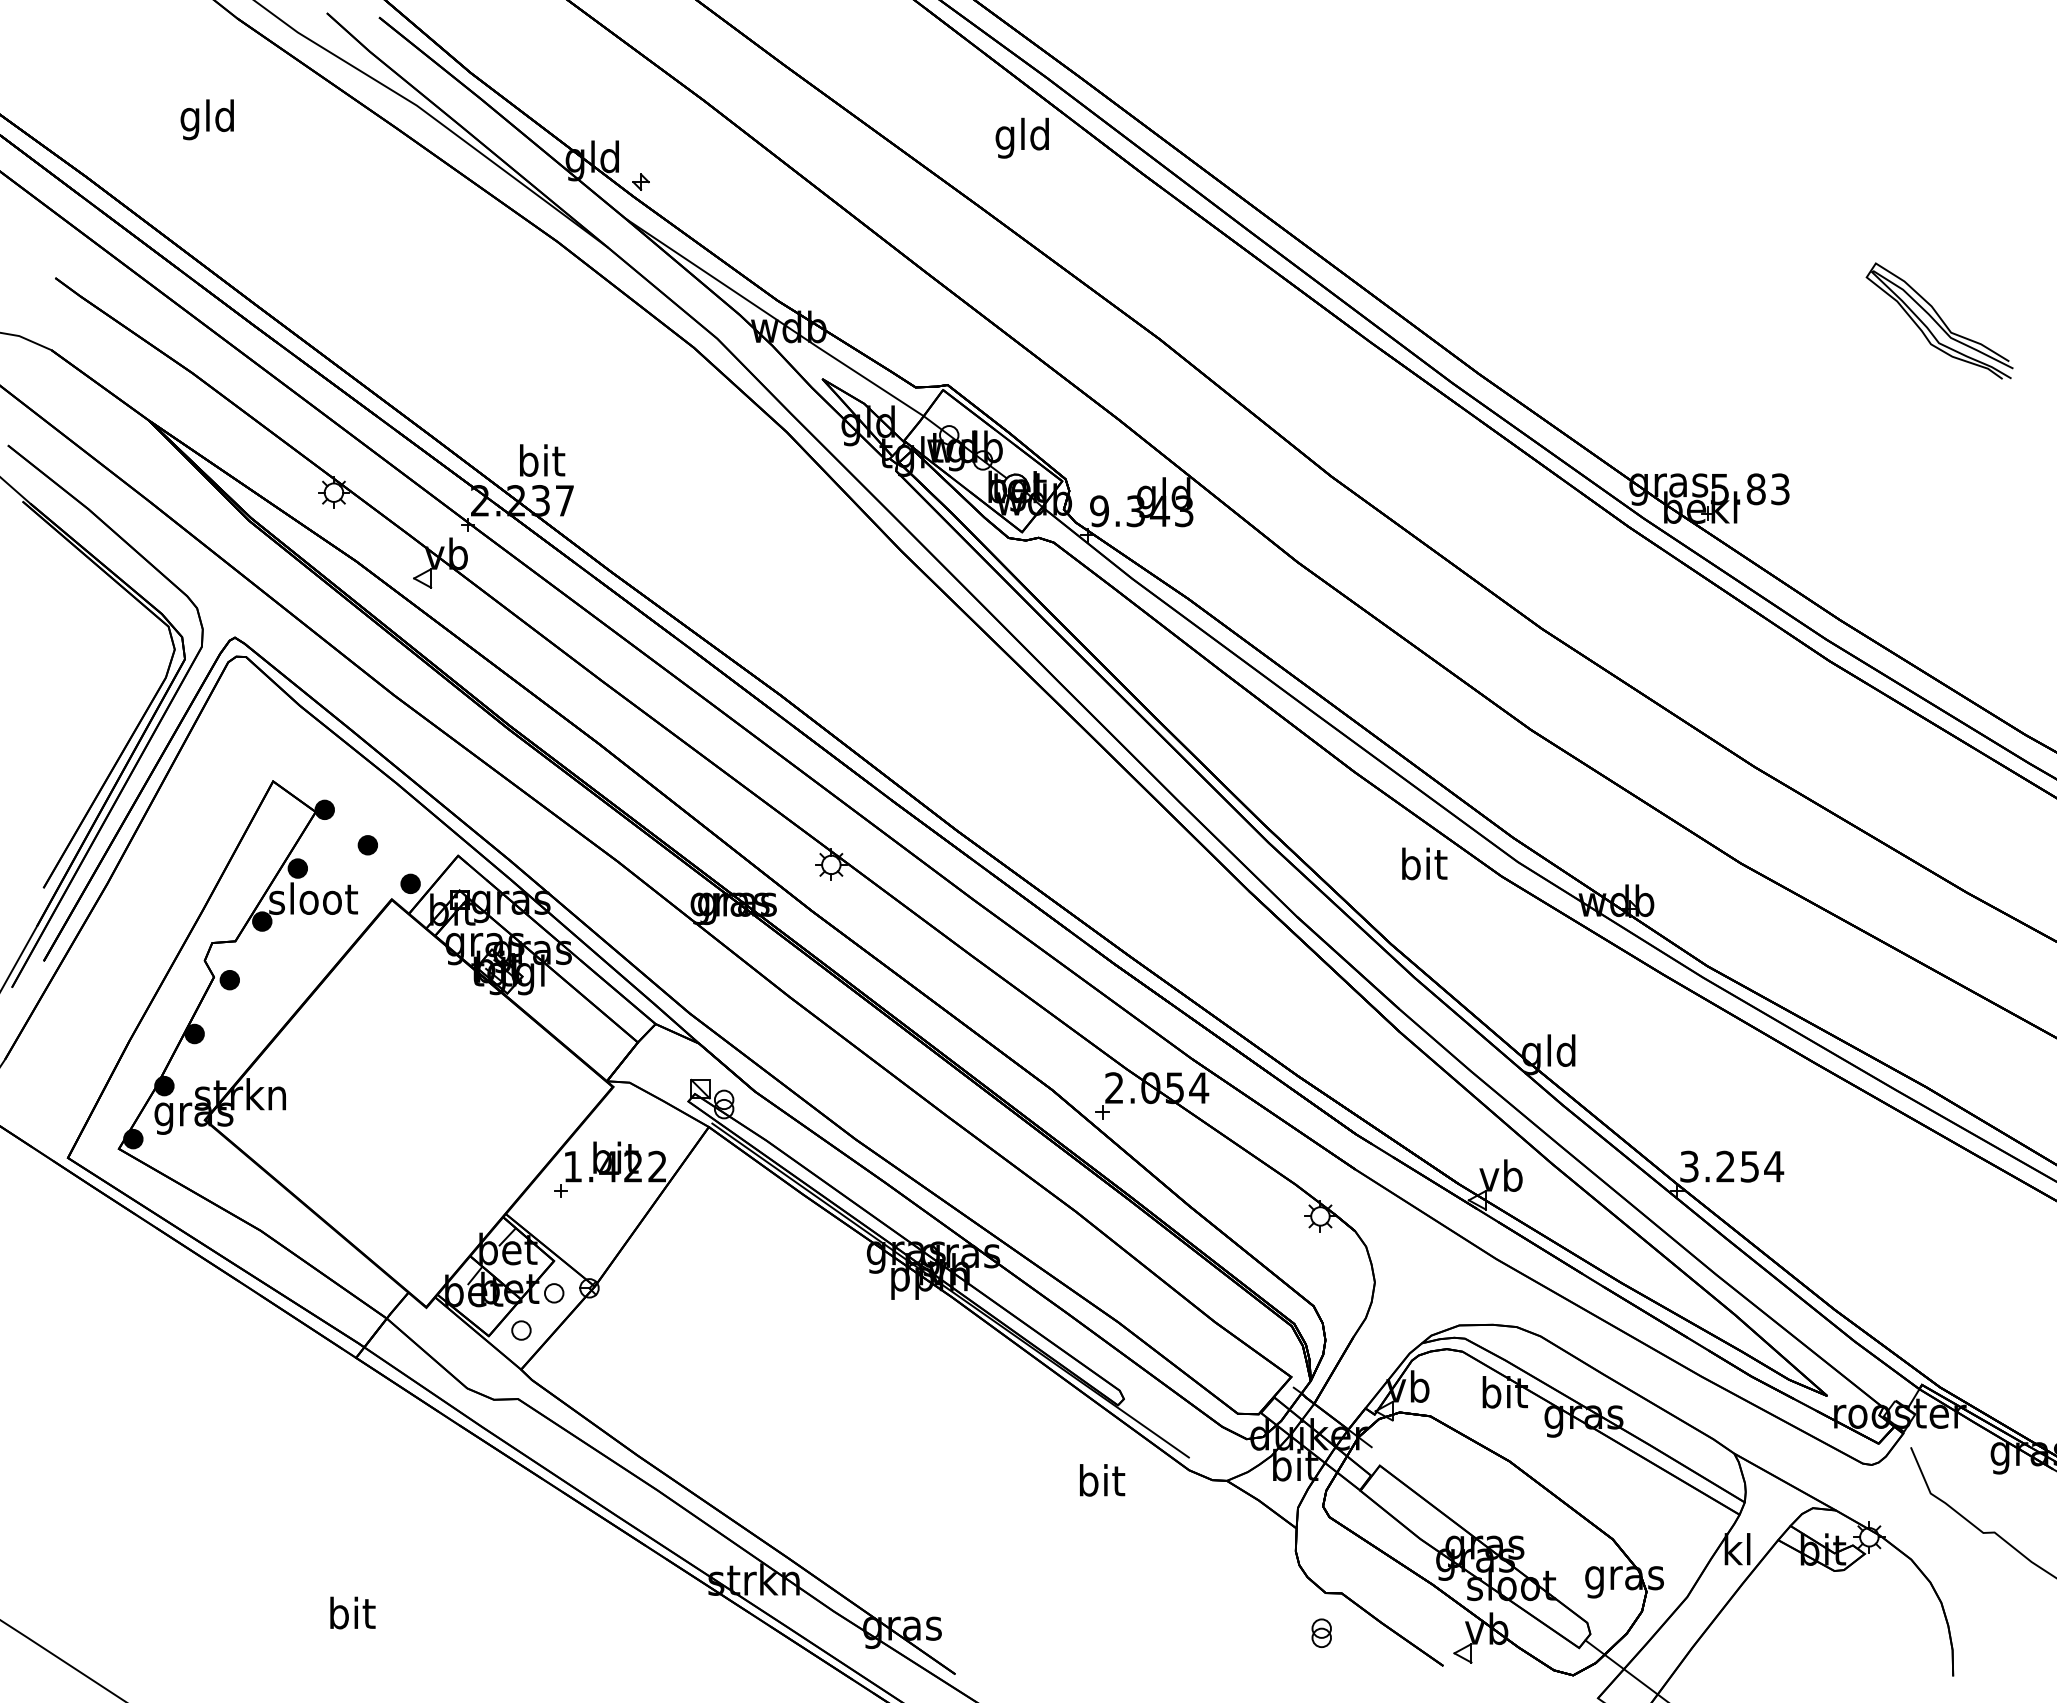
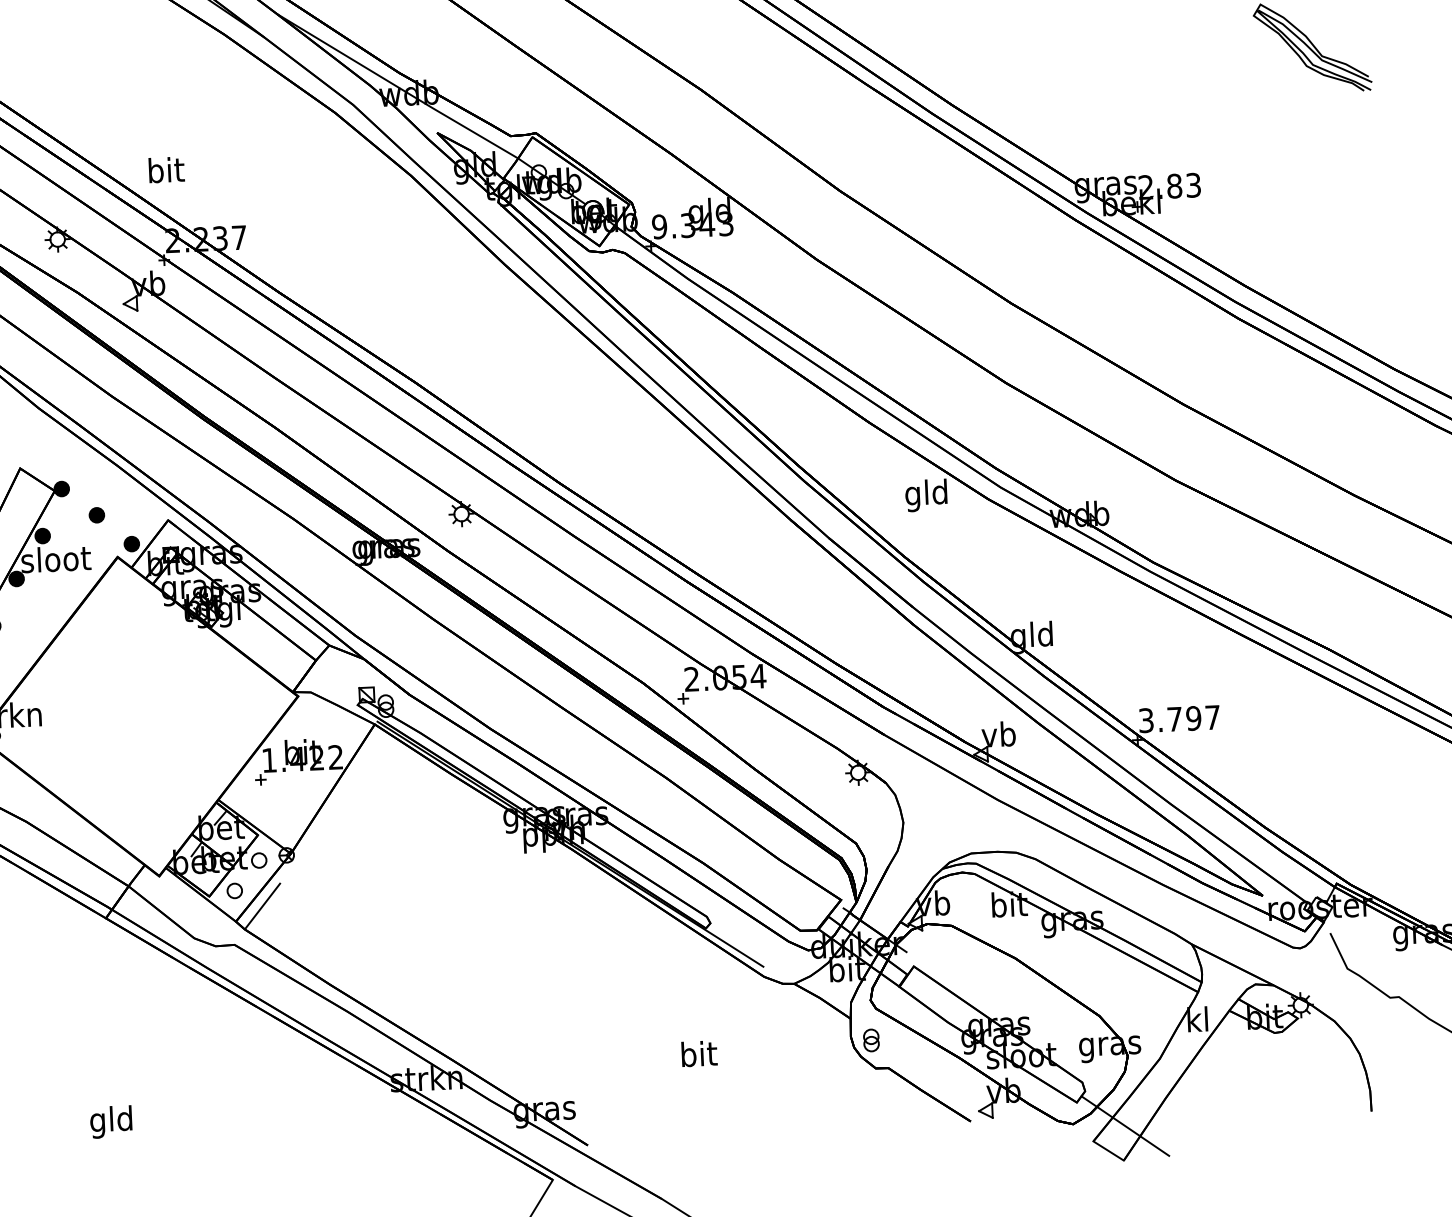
text: (542, 460) -> (166, 169), moved
text: (1719, 489) -> (1145, 187), 5.83 -> 2.83
text: (1422, 867) -> (925, 495), bit -> gld
text: (1750, 1166) -> (1194, 718), 3.254 -> 3.797
line: (555, 1351) -> (262, 906), added
text: (1102, 1480) -> (699, 1053), moved
text: (350, 1616) -> (110, 1121), bit -> gld
part: (1321, 1632) -> (871, 1039), moved

